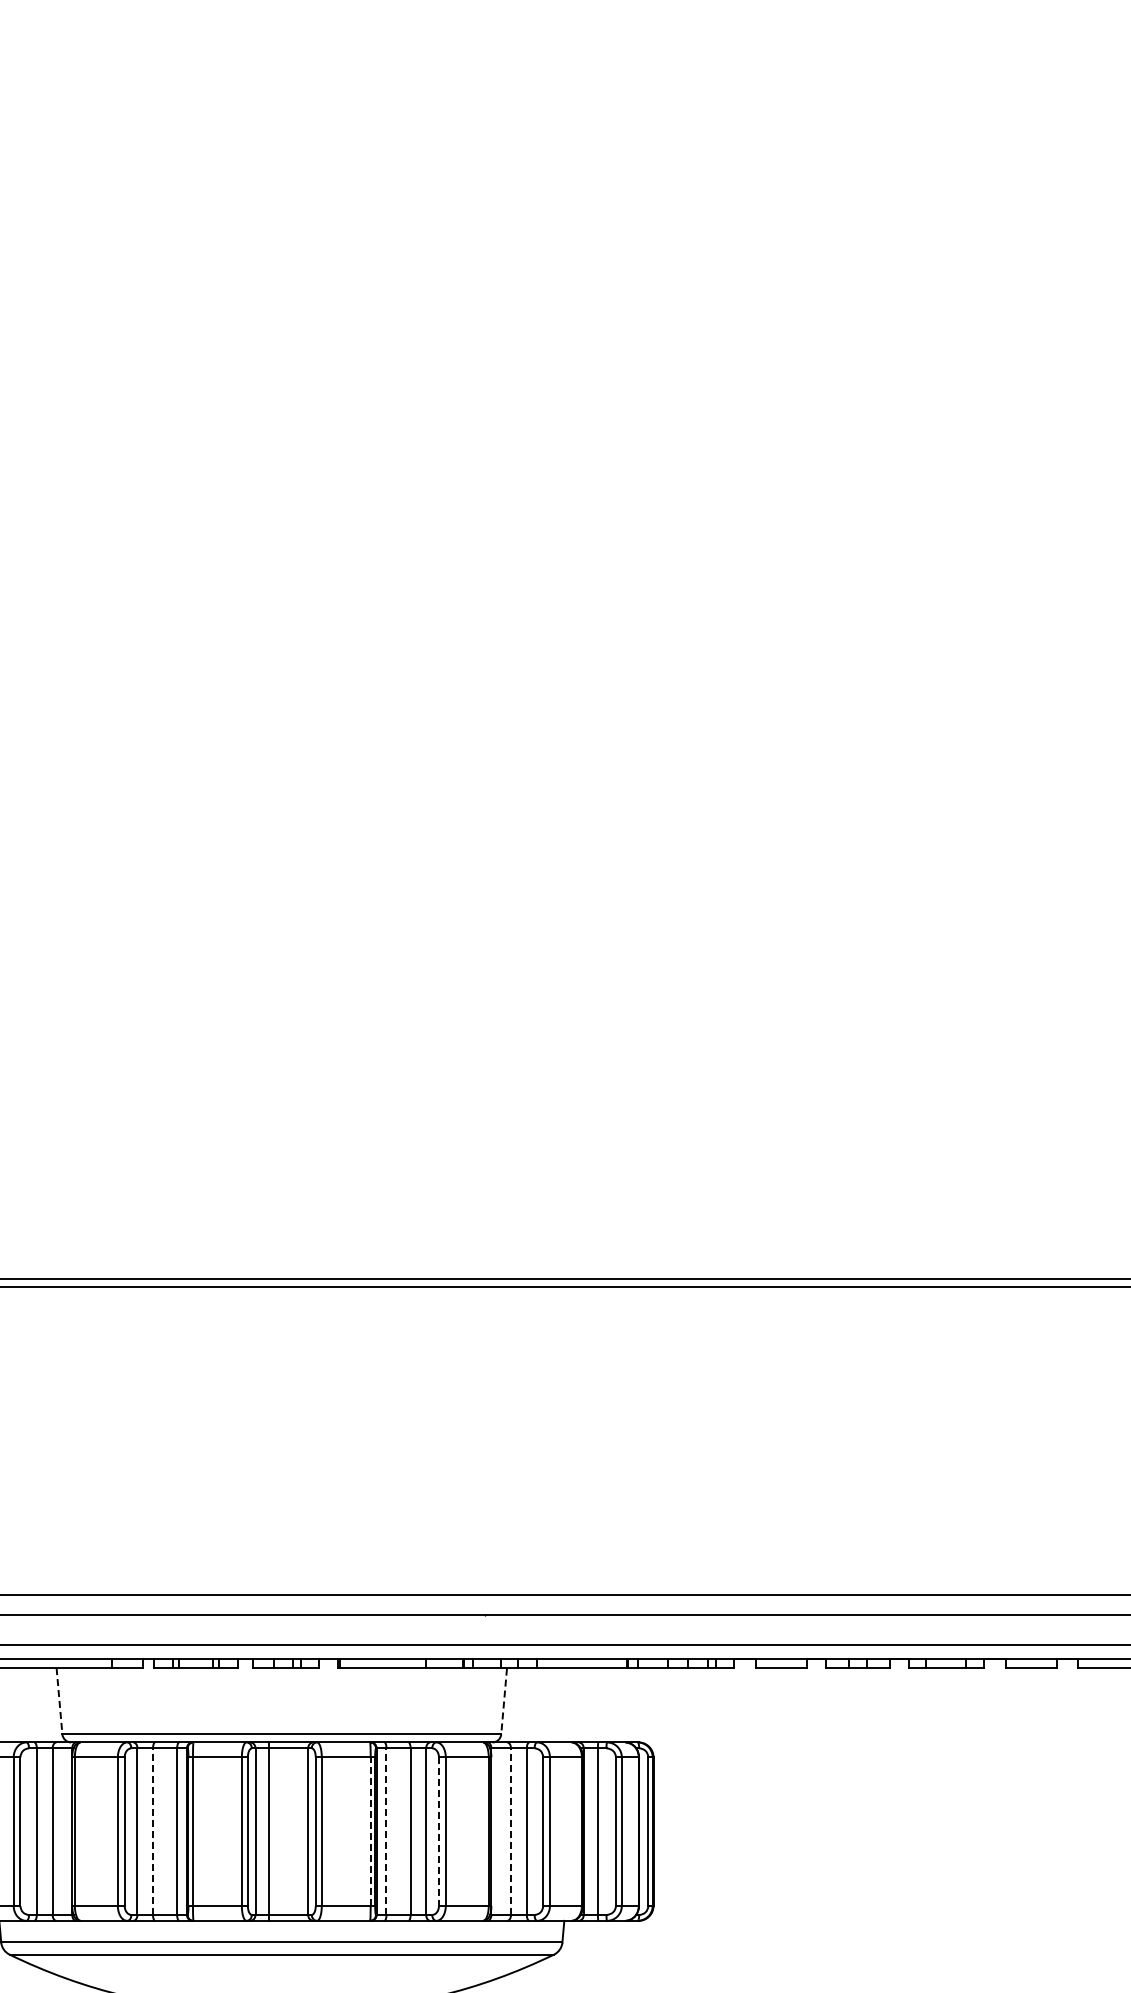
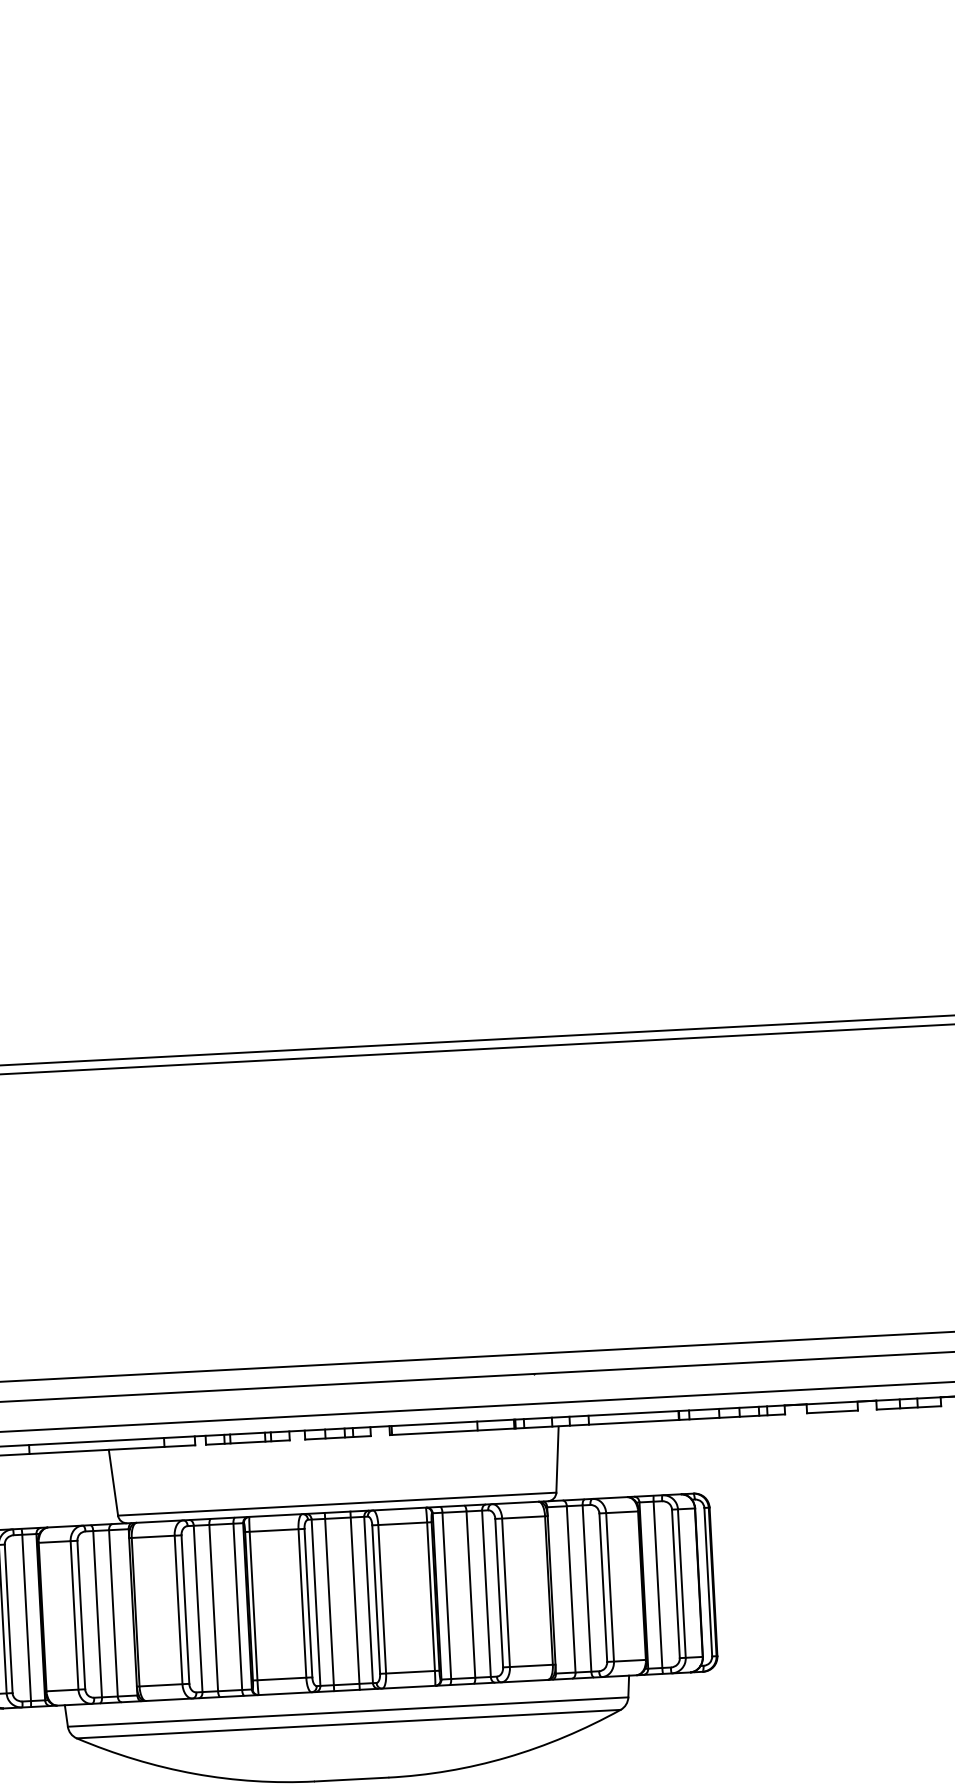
line: (59, 1701) -> (113, 1483), dashed -> solid
line: (504, 1701) -> (557, 1459), dashed -> solid
line: (153, 1831) -> (214, 1607), dashed -> solid
line: (294, 1831) -> (354, 1600), added
line: (370, 1831) -> (430, 1596), dashed -> solid
line: (386, 1831) -> (446, 1595), dashed -> solid
line: (511, 1831) -> (571, 1589), dashed -> solid
line: (438, 1832) -> (498, 1594), dashed -> solid

